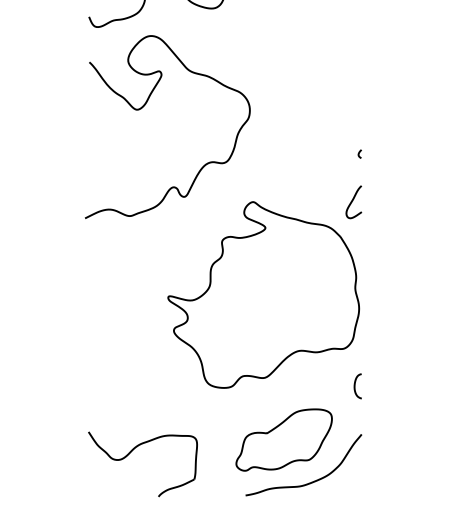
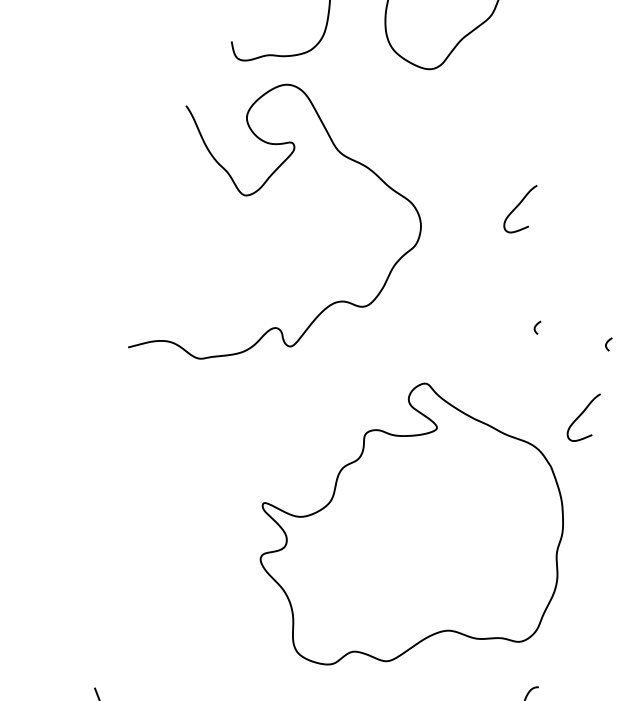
curve: (286, 82) -> (517, 208), added
curve: (146, 104) -> (261, 190), moved
curve: (313, 152) -> (536, 326), added

